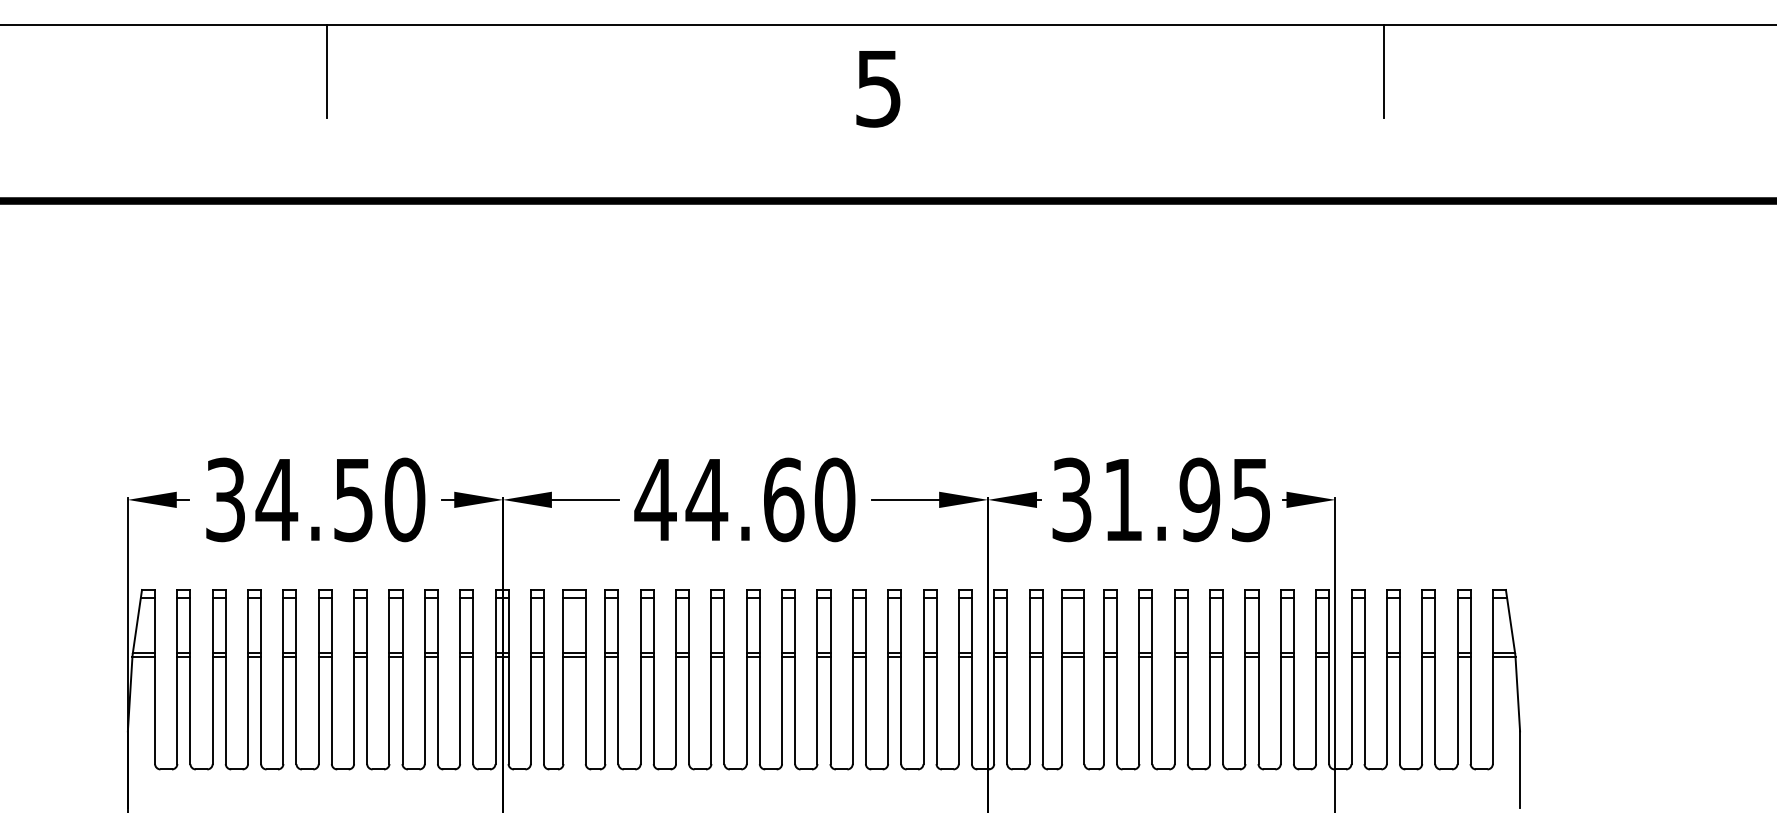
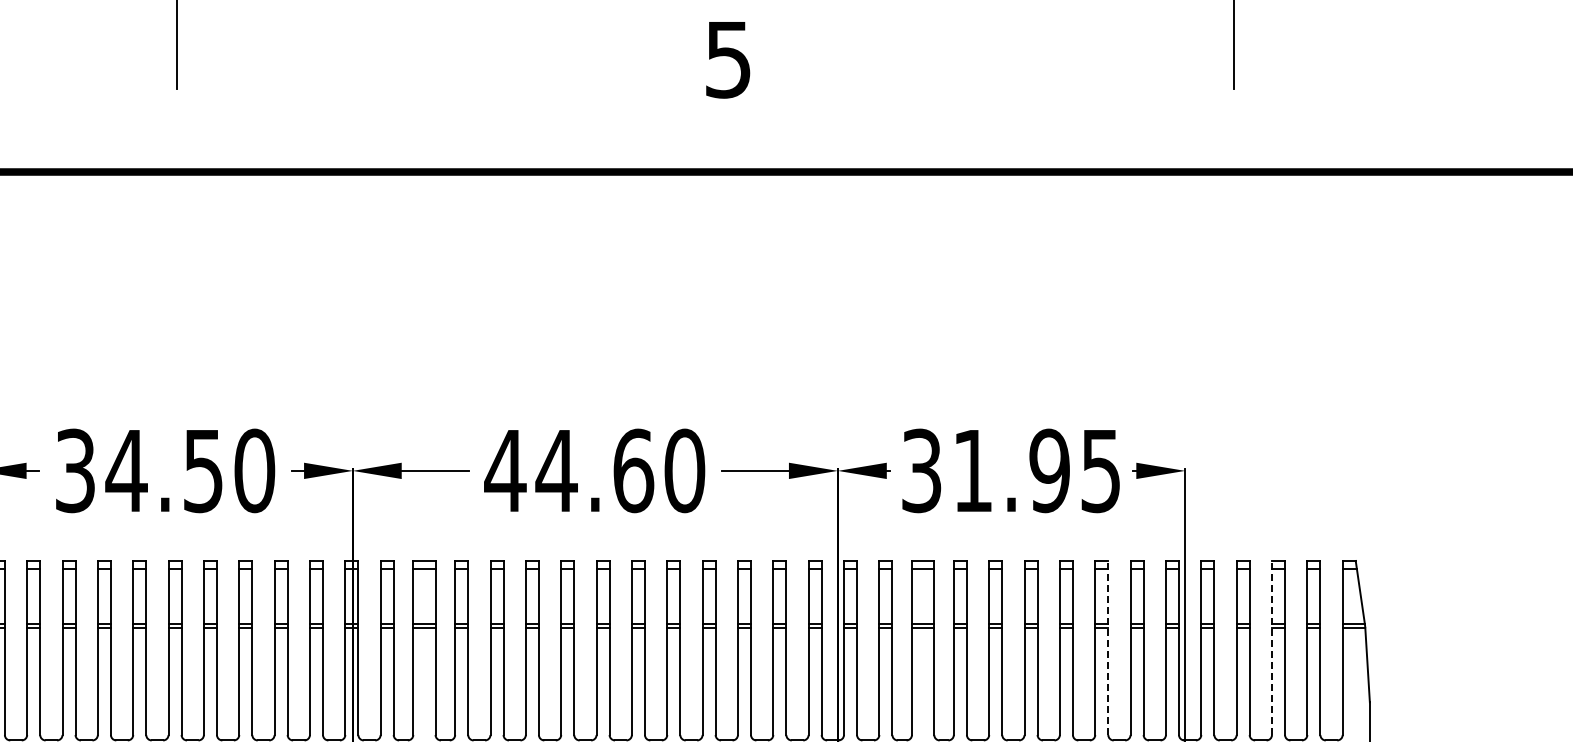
line: (1258, 676) -> (1108, 647), solid -> dashed
line: (1422, 676) -> (1272, 647), solid -> dashed

